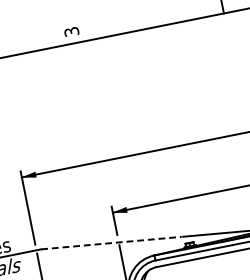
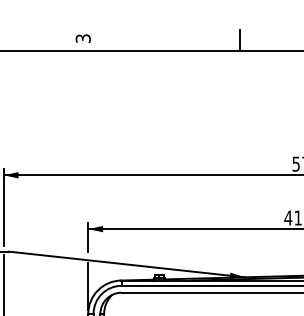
line: (112, 243) -> (81, 259), dashed -> solid

